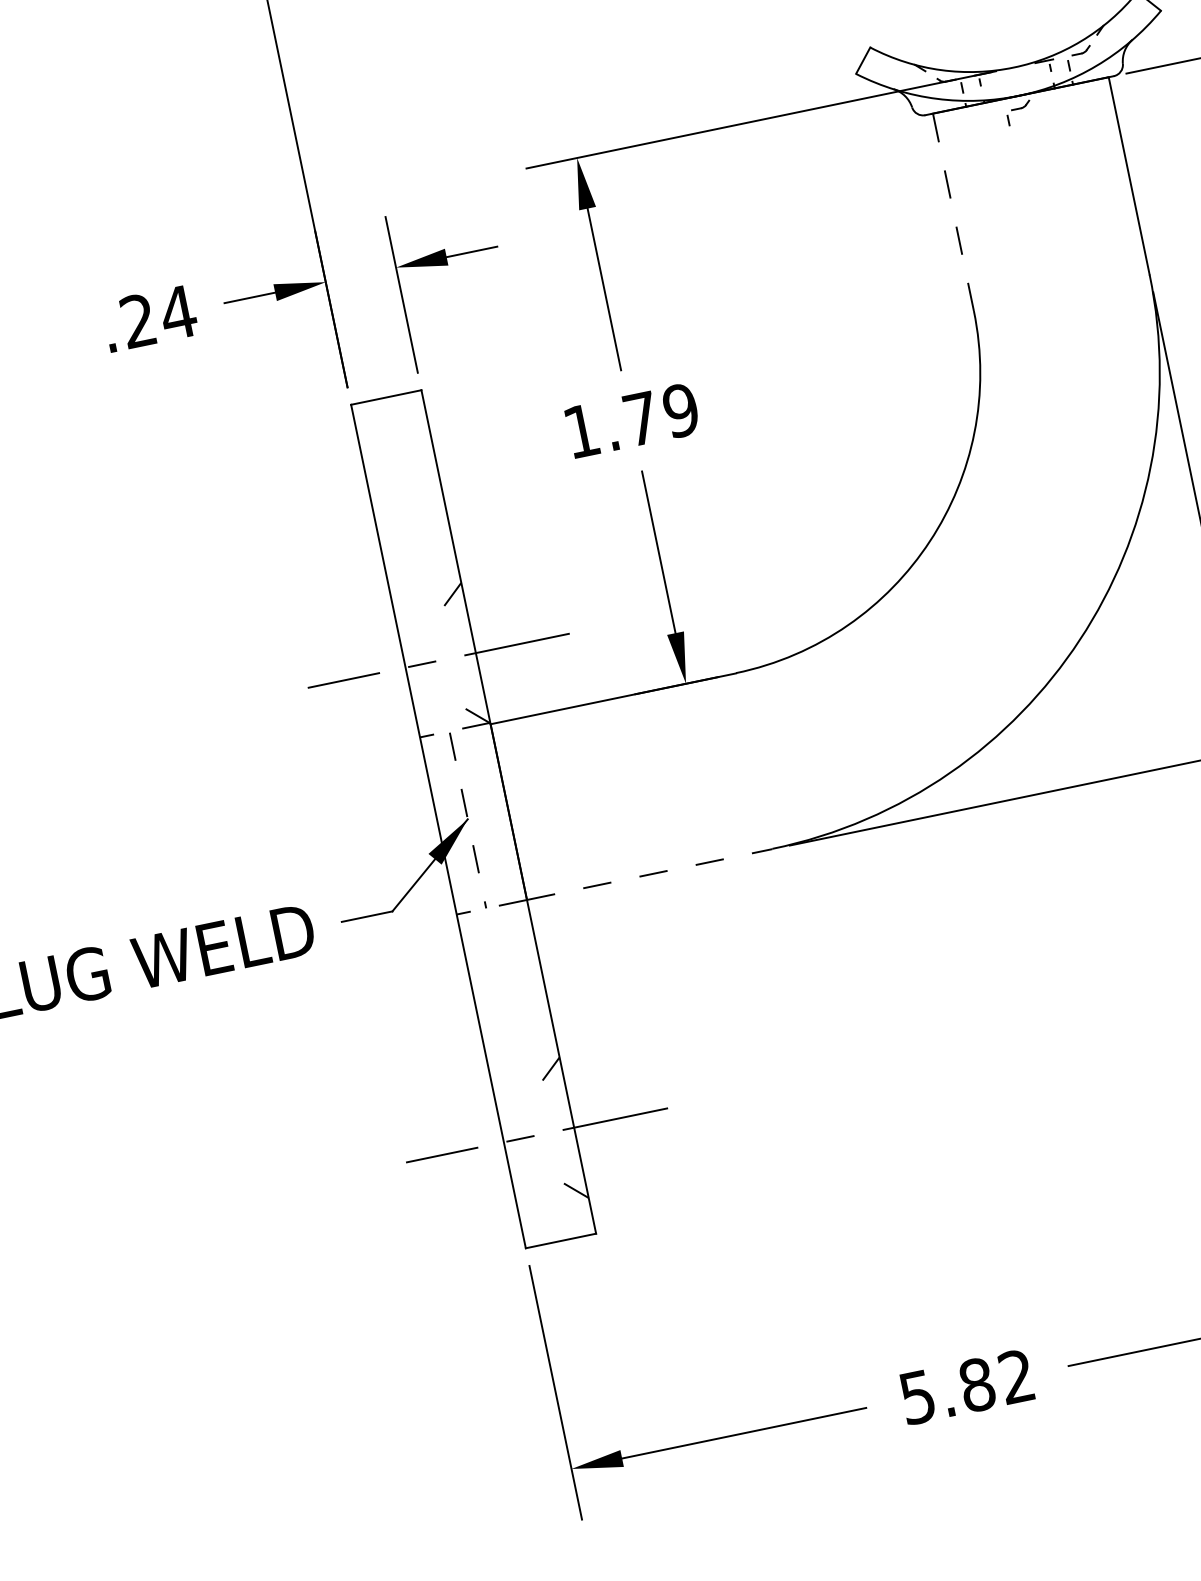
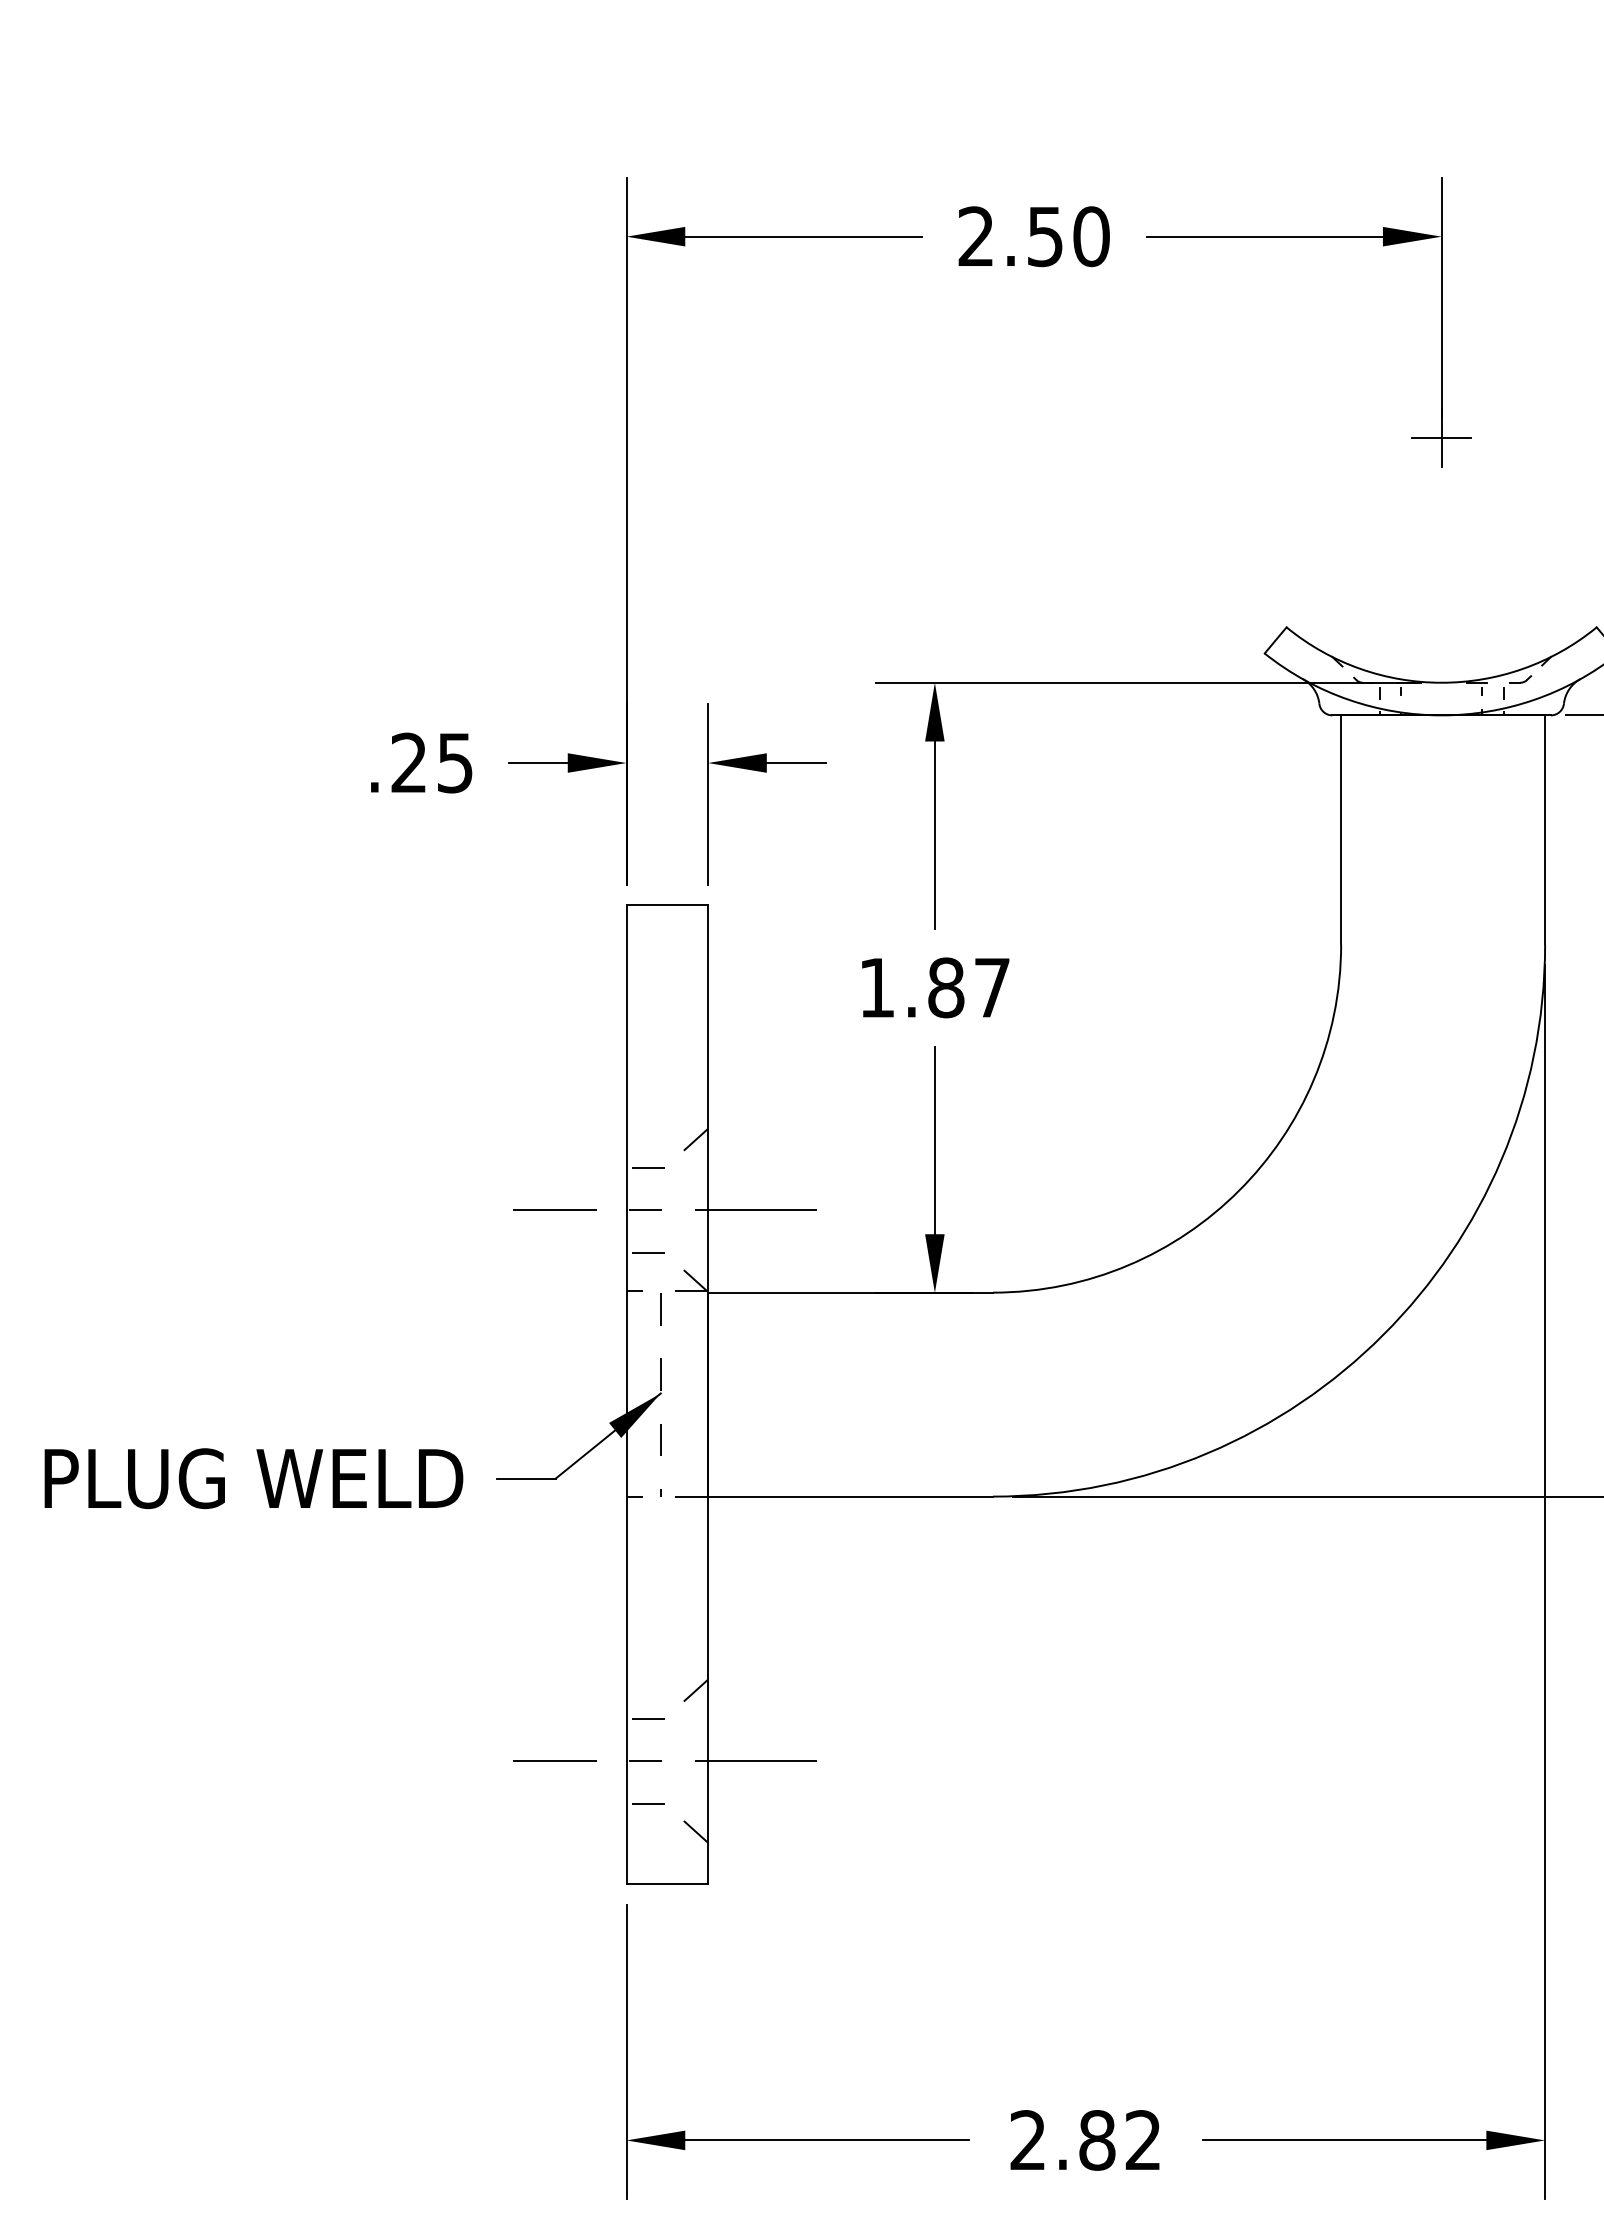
part: (1019, 112) -> (1437, 734), removed
line: (953, 211) -> (1341, 829), dashed -> solid
text: (178, 313) -> (455, 763), .24 -> .25
text: (661, 414) -> (969, 987), 1.79 -> 1.87
line: (414, 628) -> (645, 1168), added
line: (429, 700) -> (645, 1252), added
line: (650, 874) -> (851, 1496), dashed -> solid
line: (512, 1102) -> (645, 1718), added
line: (527, 1175) -> (645, 1803), added
text: (917, 1397) -> (1027, 2140), 5.82 -> 2.82

